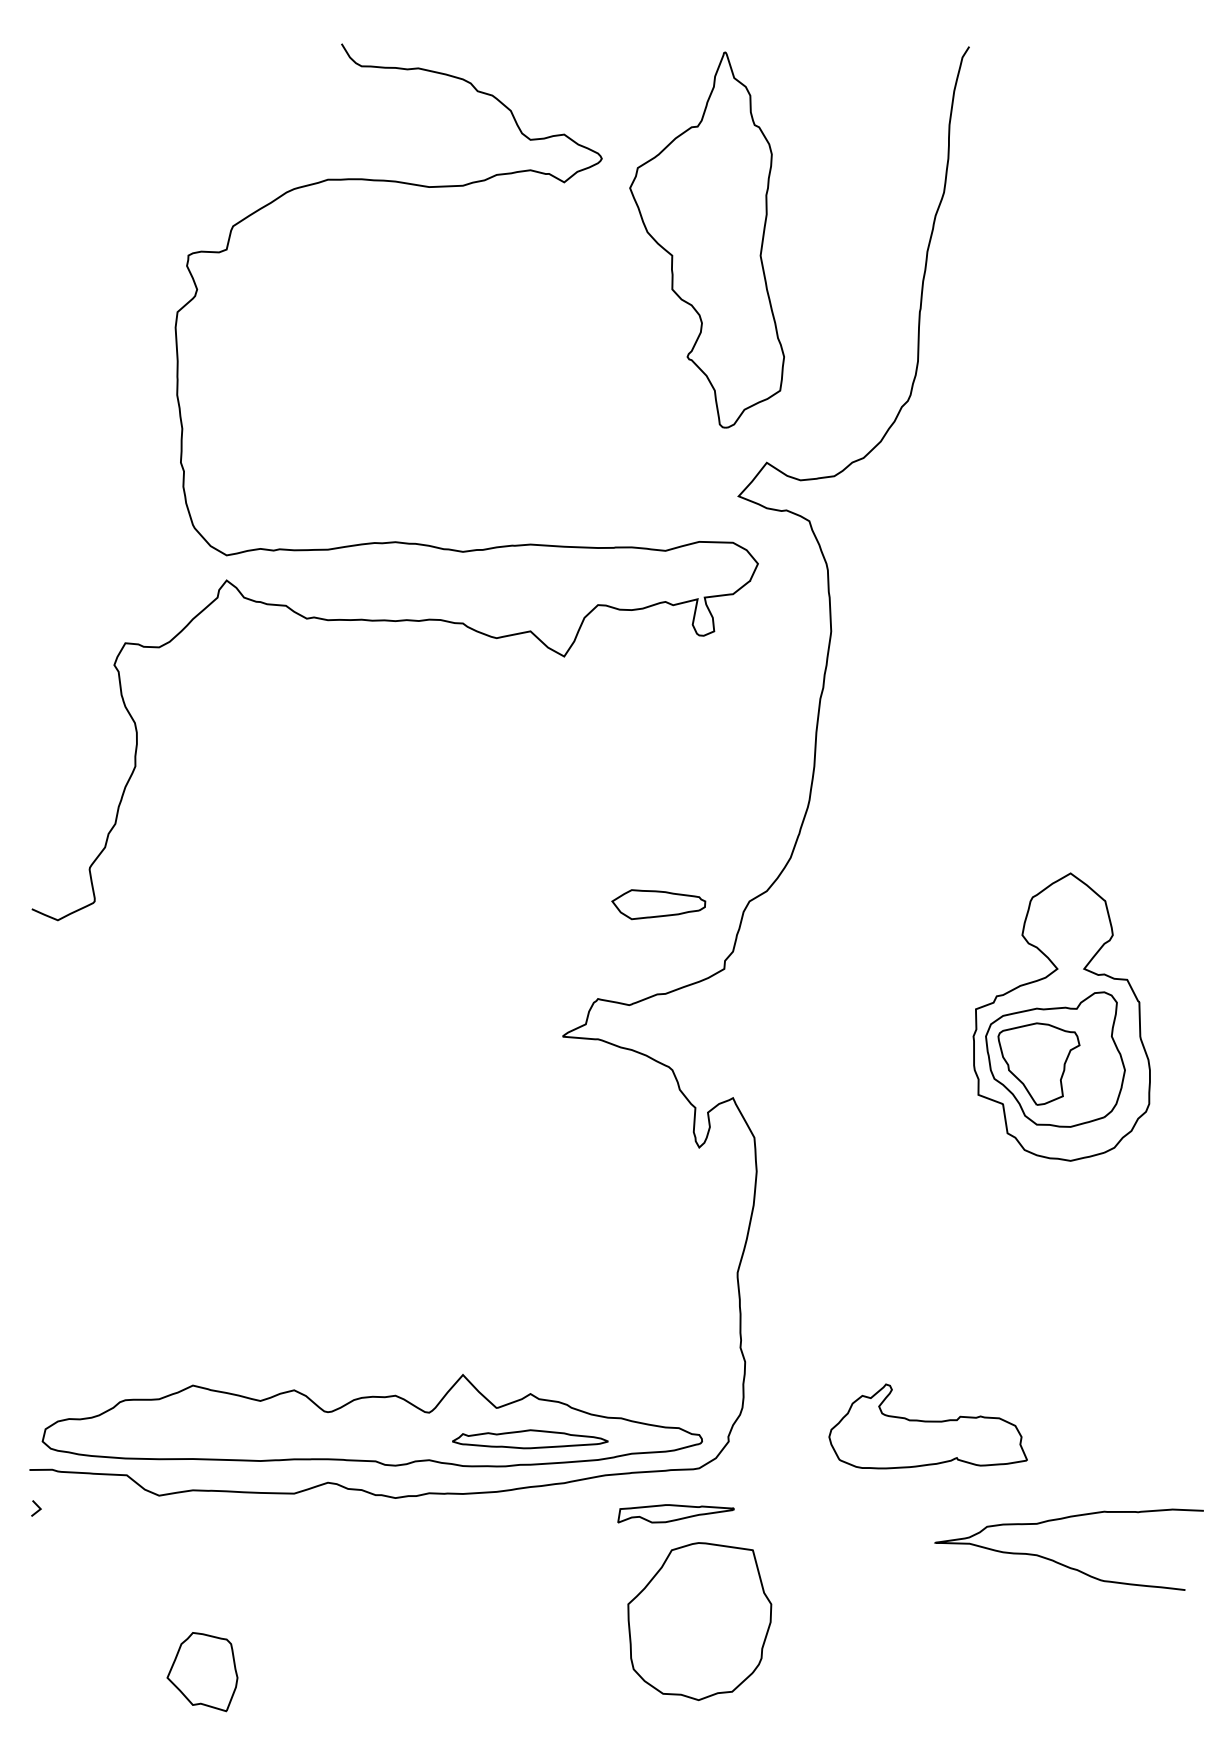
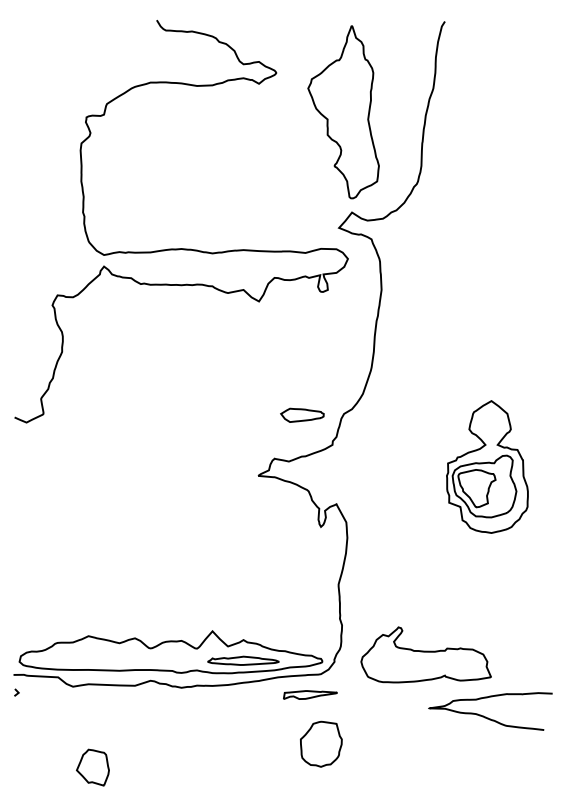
part: (706, 240) -> (343, 112), moved
part: (926, 1425) -> (425, 654), size x1.43
part: (700, 1619) -> (321, 743), size x0.62

